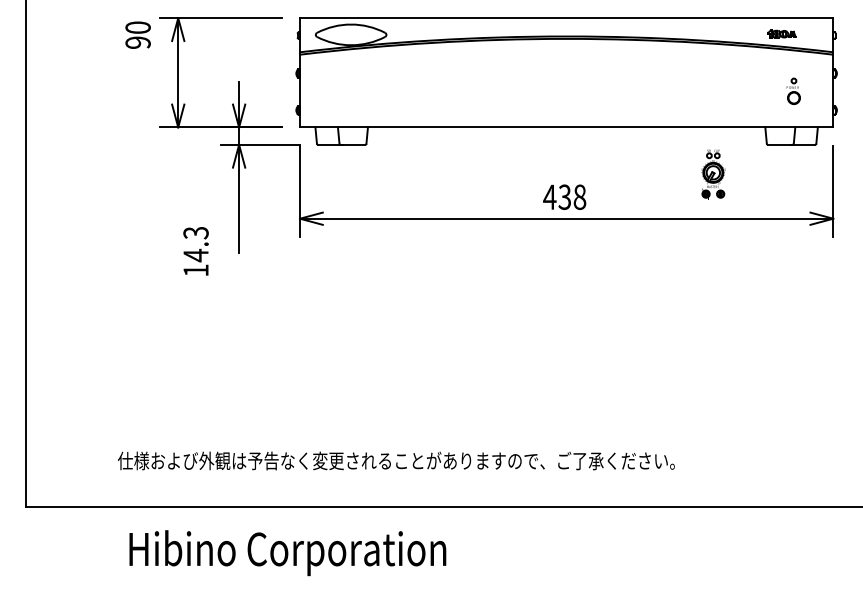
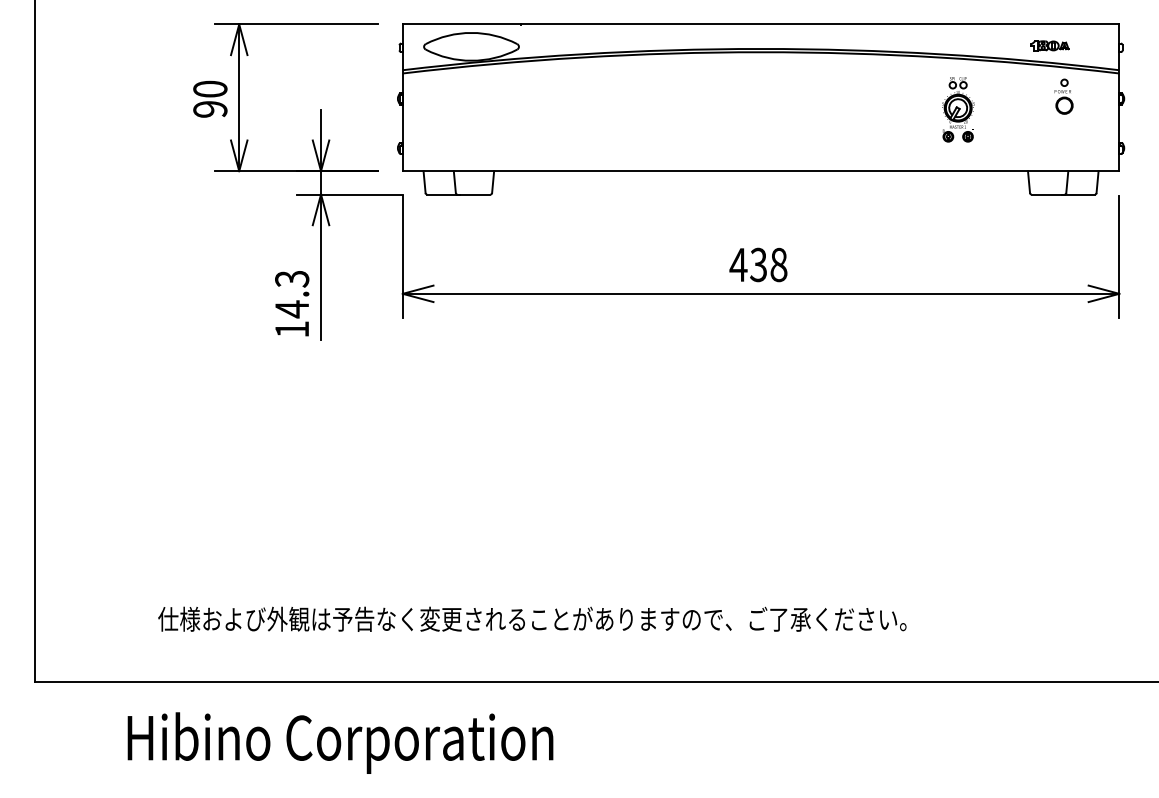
text: (138, 34) -> (210, 98), moved
part: (793, 91) -> (1063, 96), moved
part: (713, 173) -> (958, 109), moved
text: (196, 251) -> (292, 303), moved
text: (287, 552) -> (340, 742), moved

